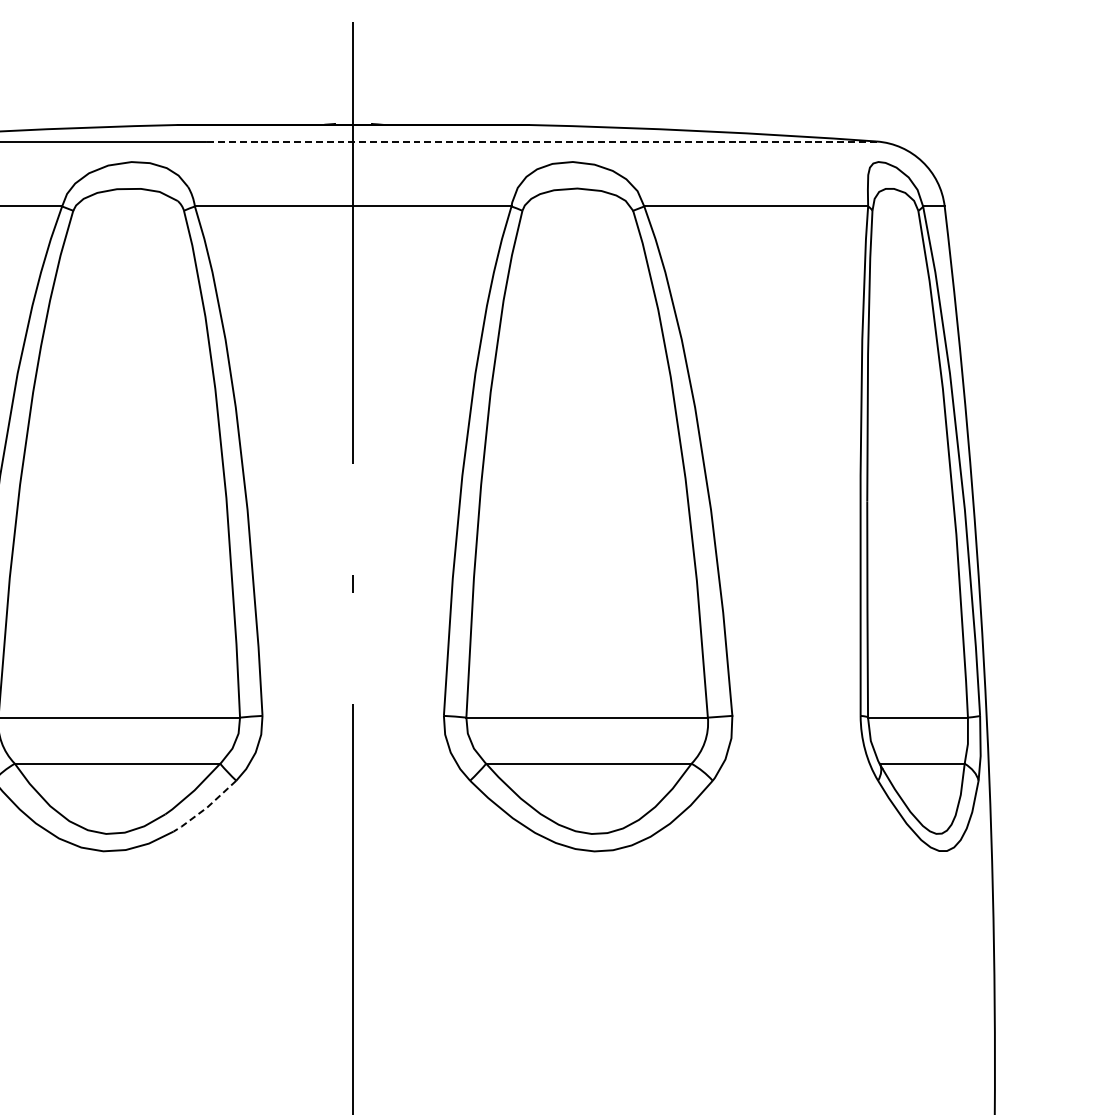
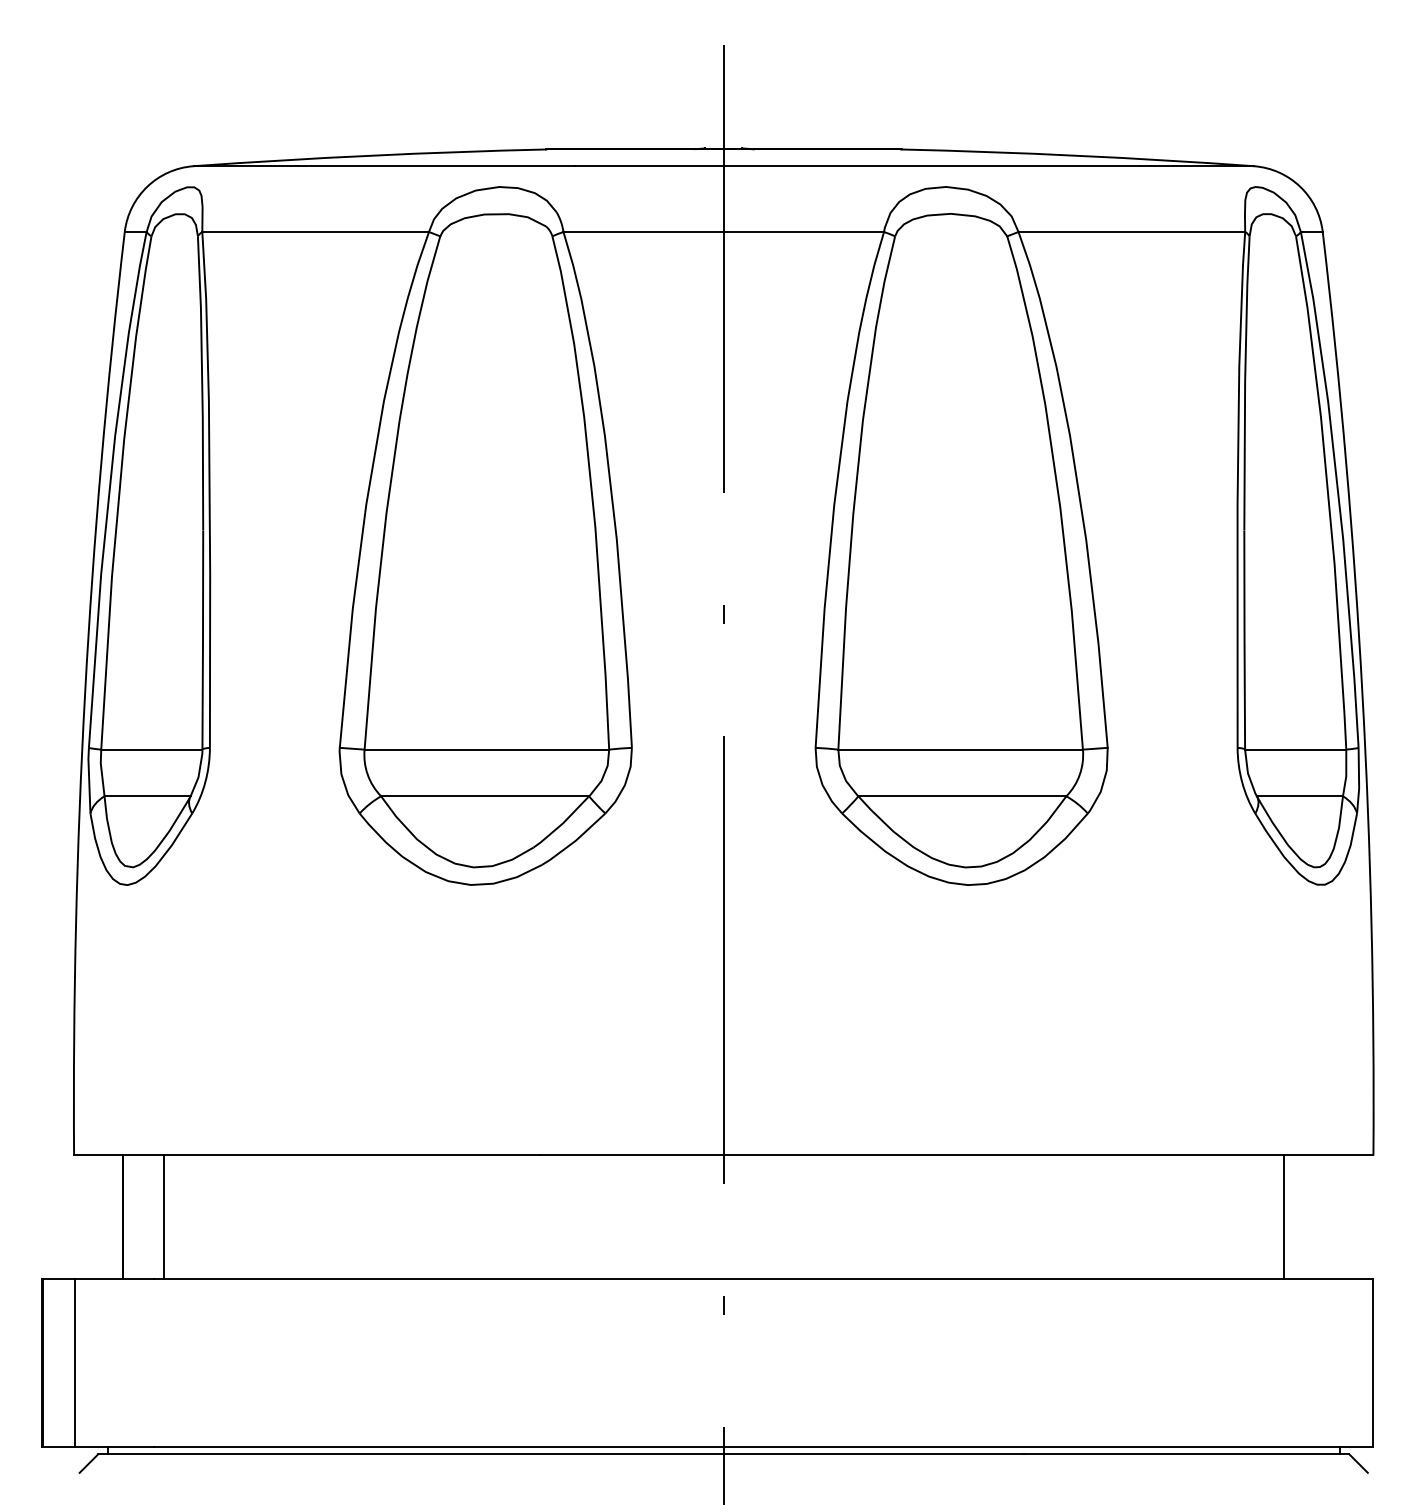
line: (541, 141) -> (914, 166), dashed -> solid
line: (205, 808) -> (574, 841), dashed -> solid

